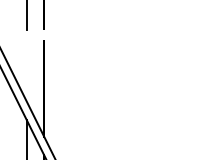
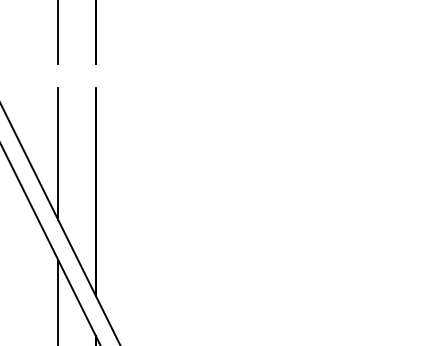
line: (26, 70) -> (57, 152), added

